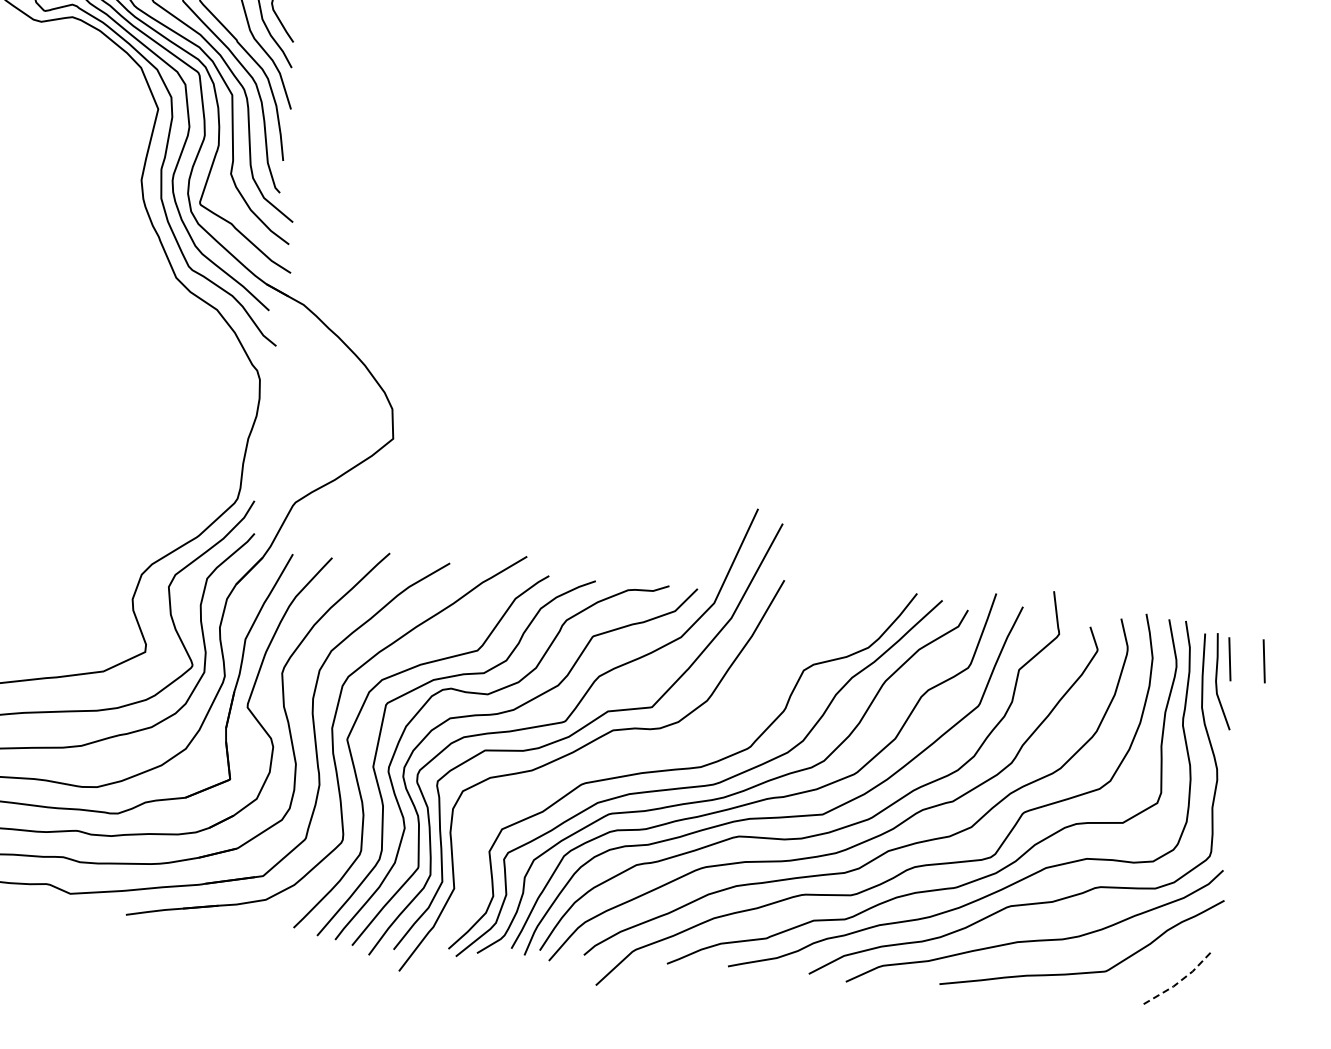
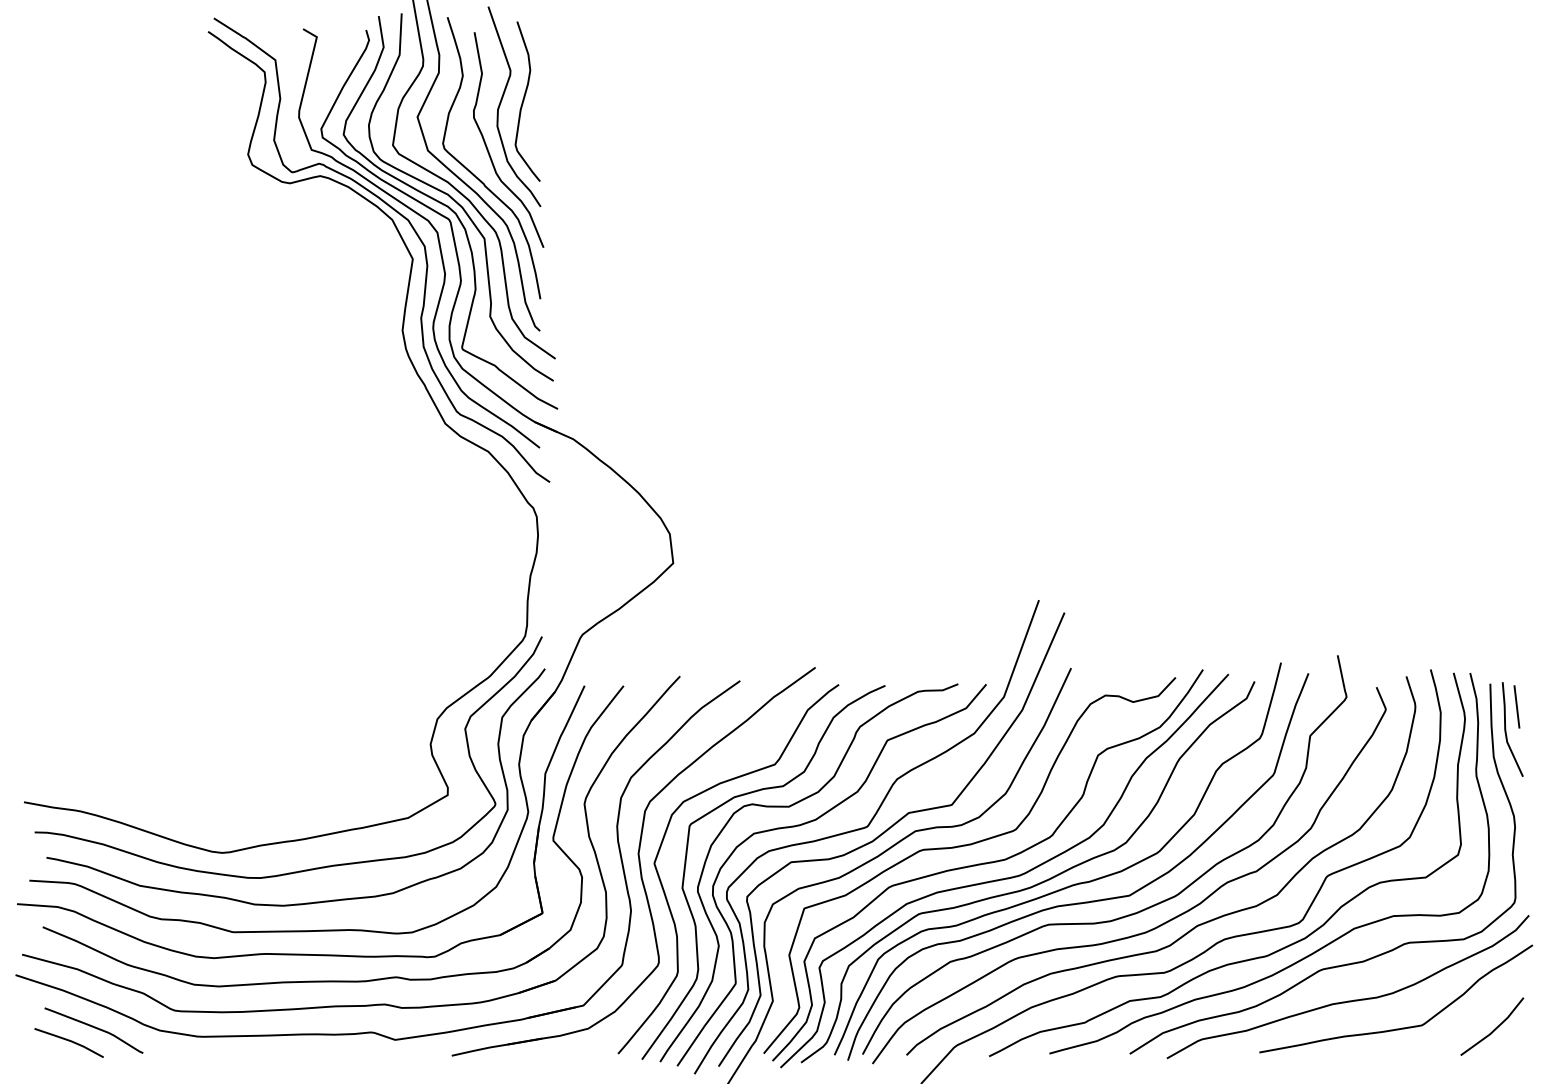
line: (1263, 660) -> (1550, 705), removed
curve: (663, 750) -> (966, 846), added
line: (1179, 982) -> (1495, 1029), dashed -> solid

